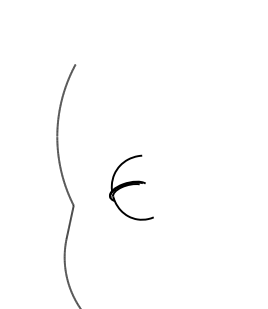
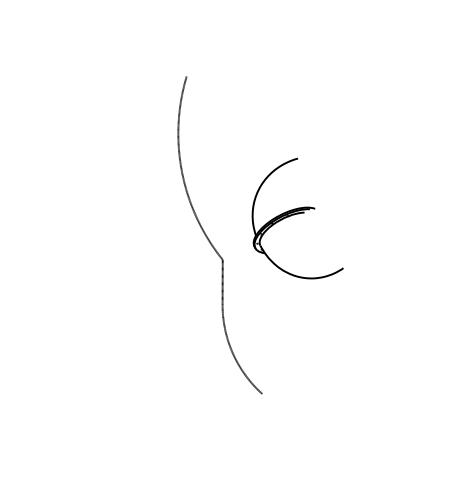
part: (135, 186) -> (297, 218), size x1.43

